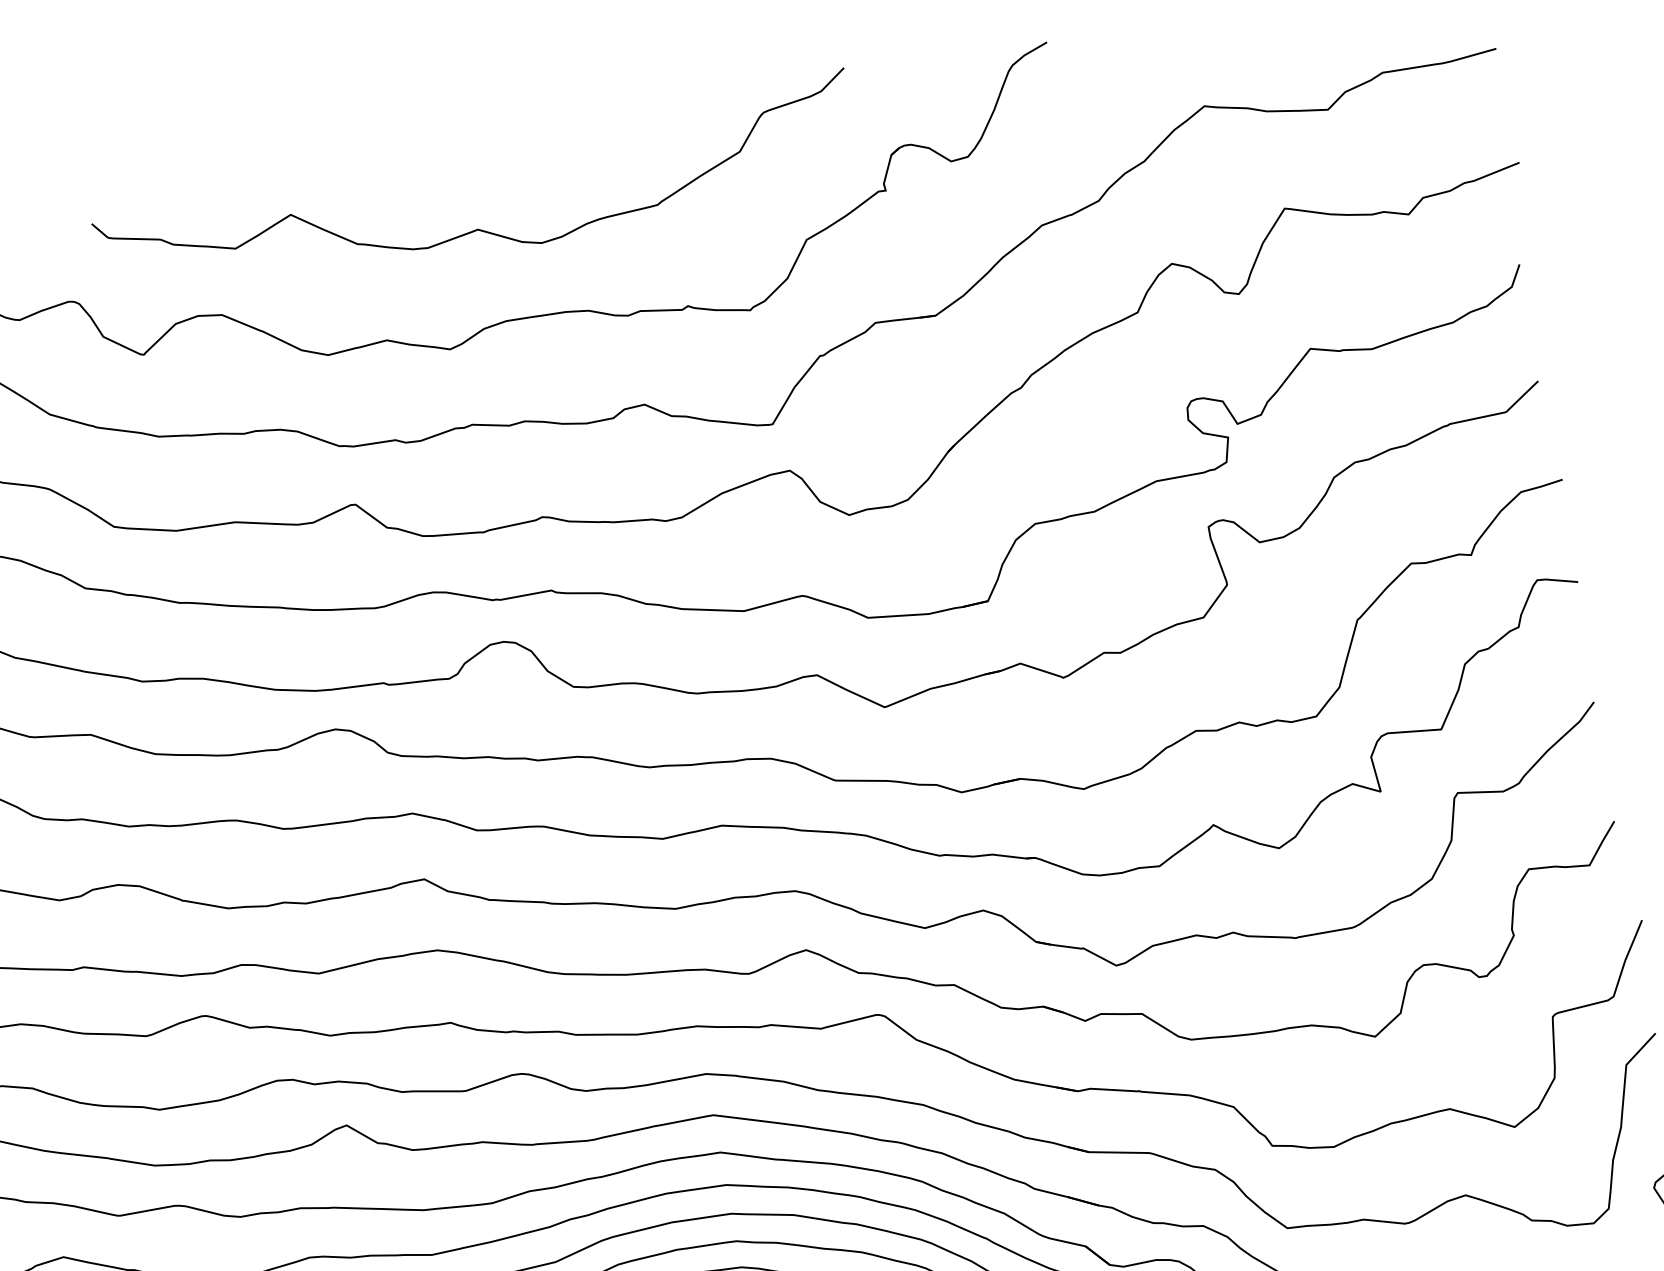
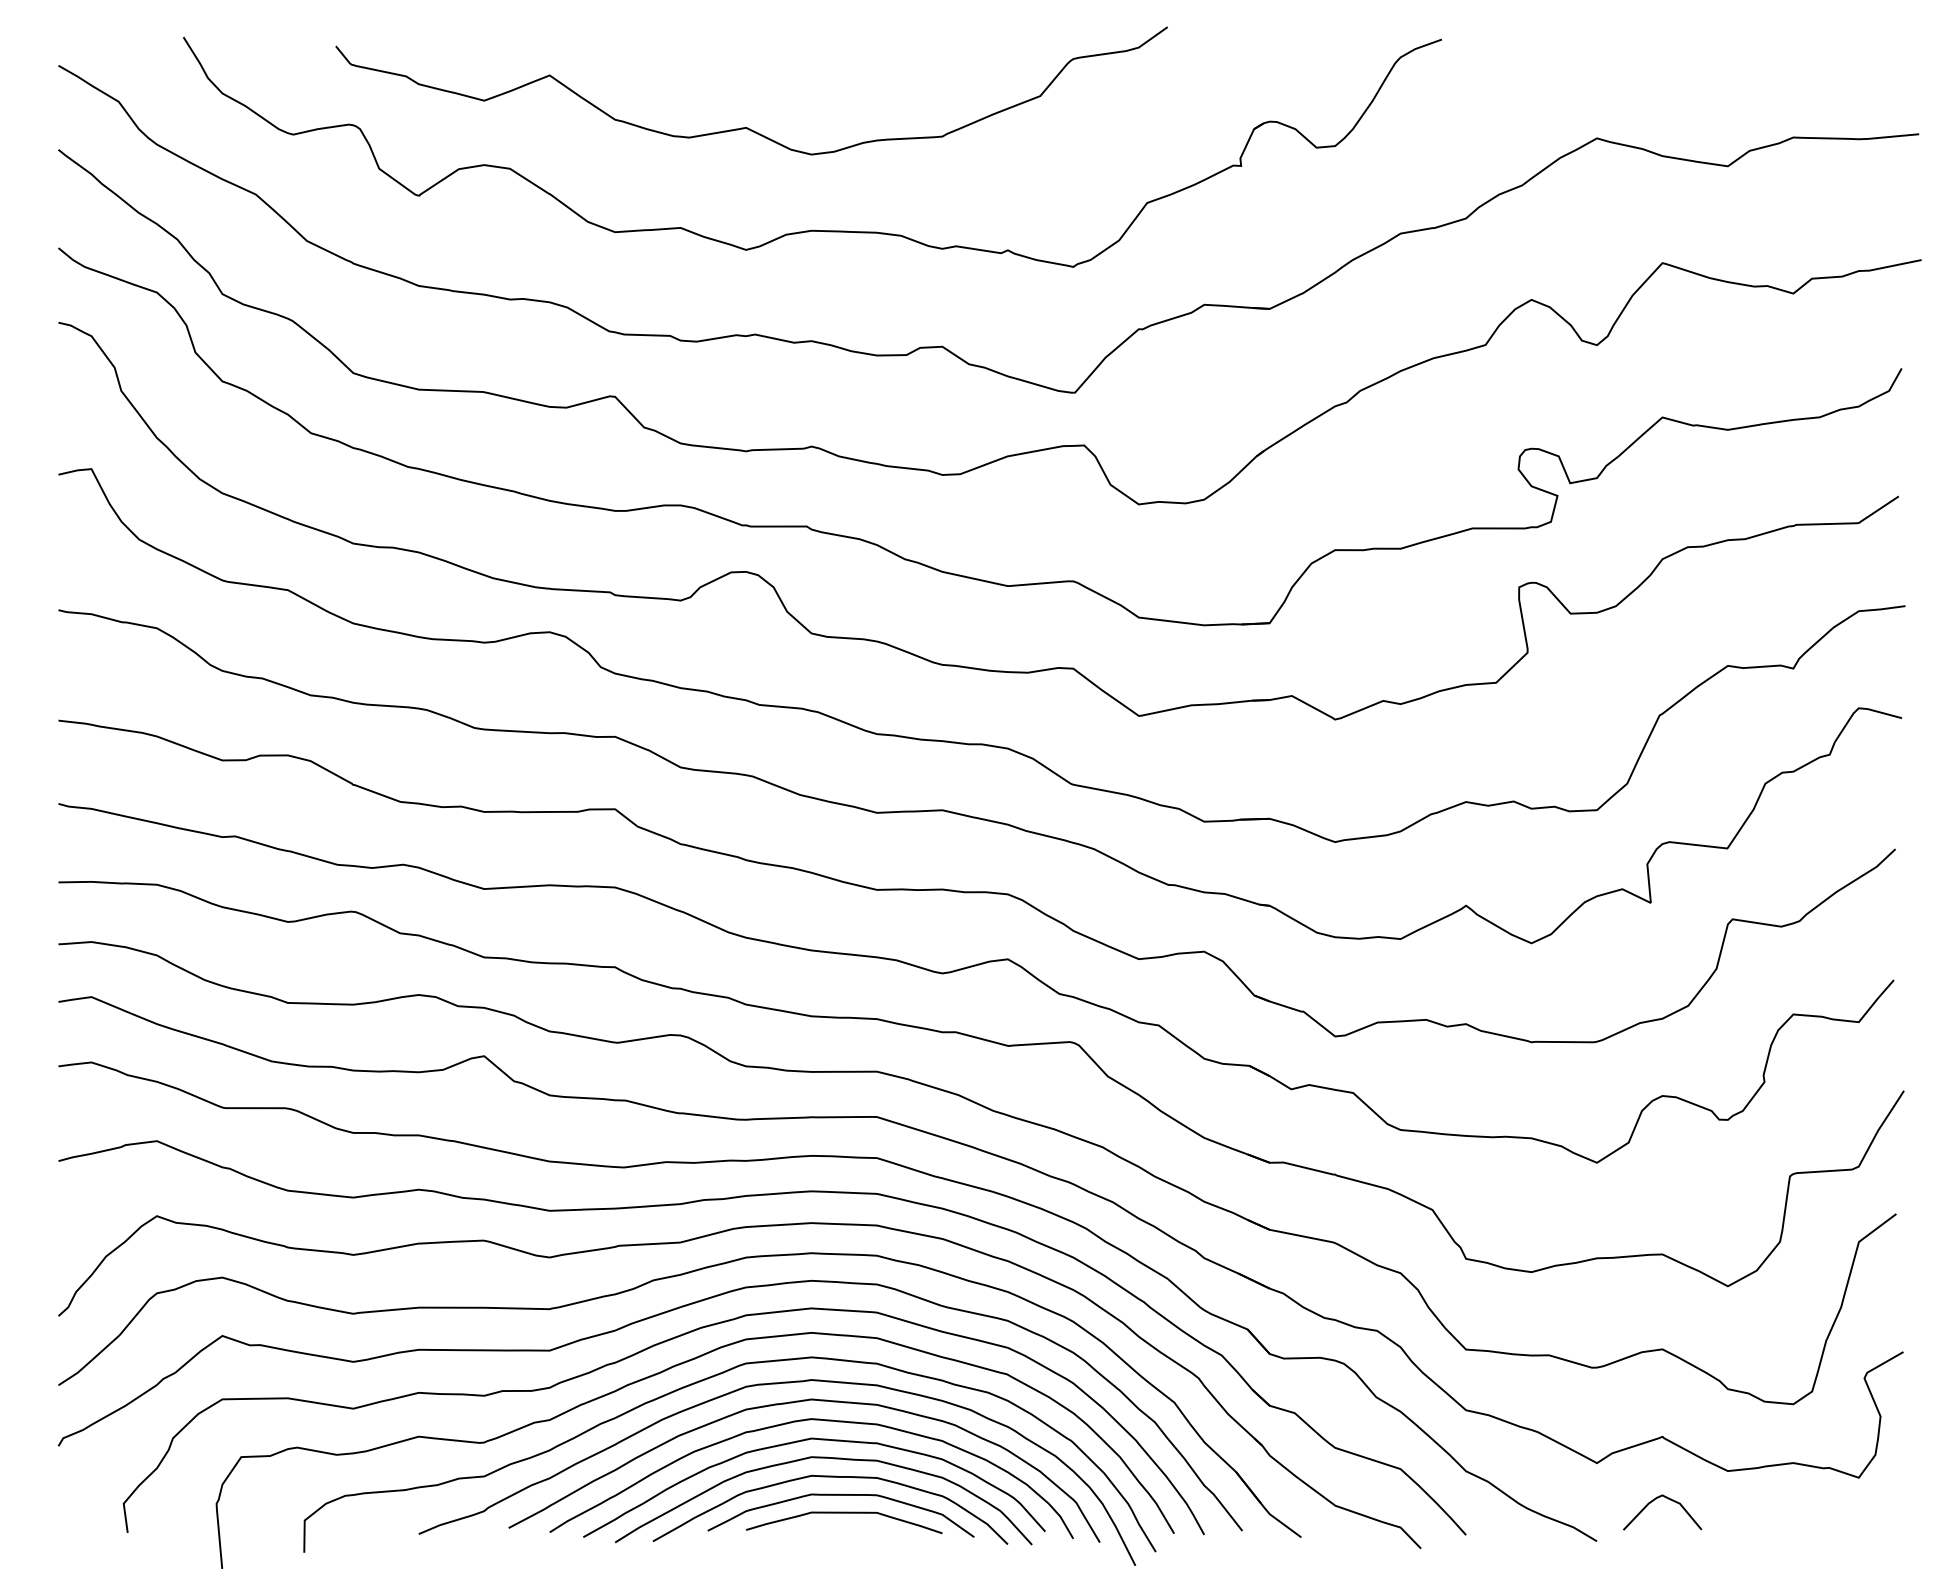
curve: (480, 228) -> (748, 127), moved

